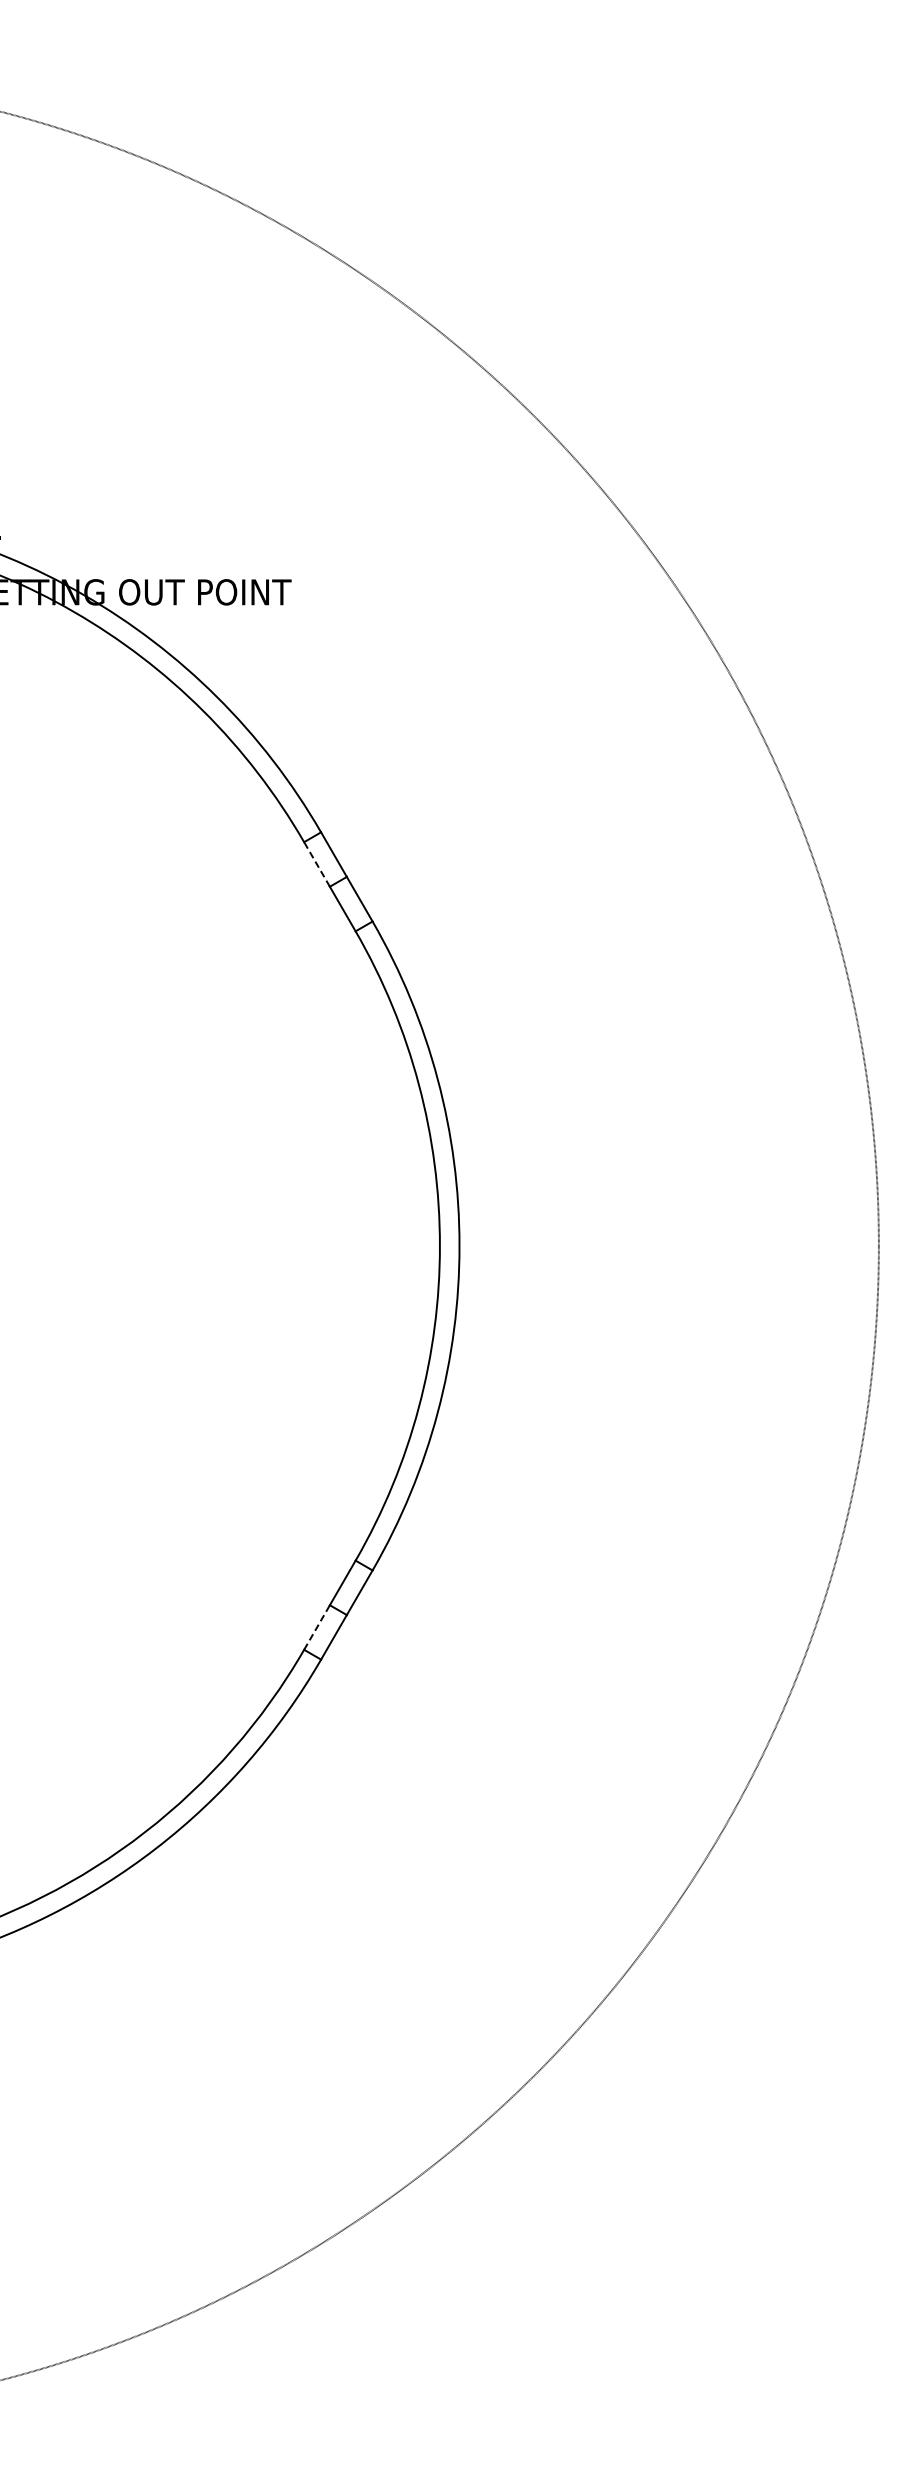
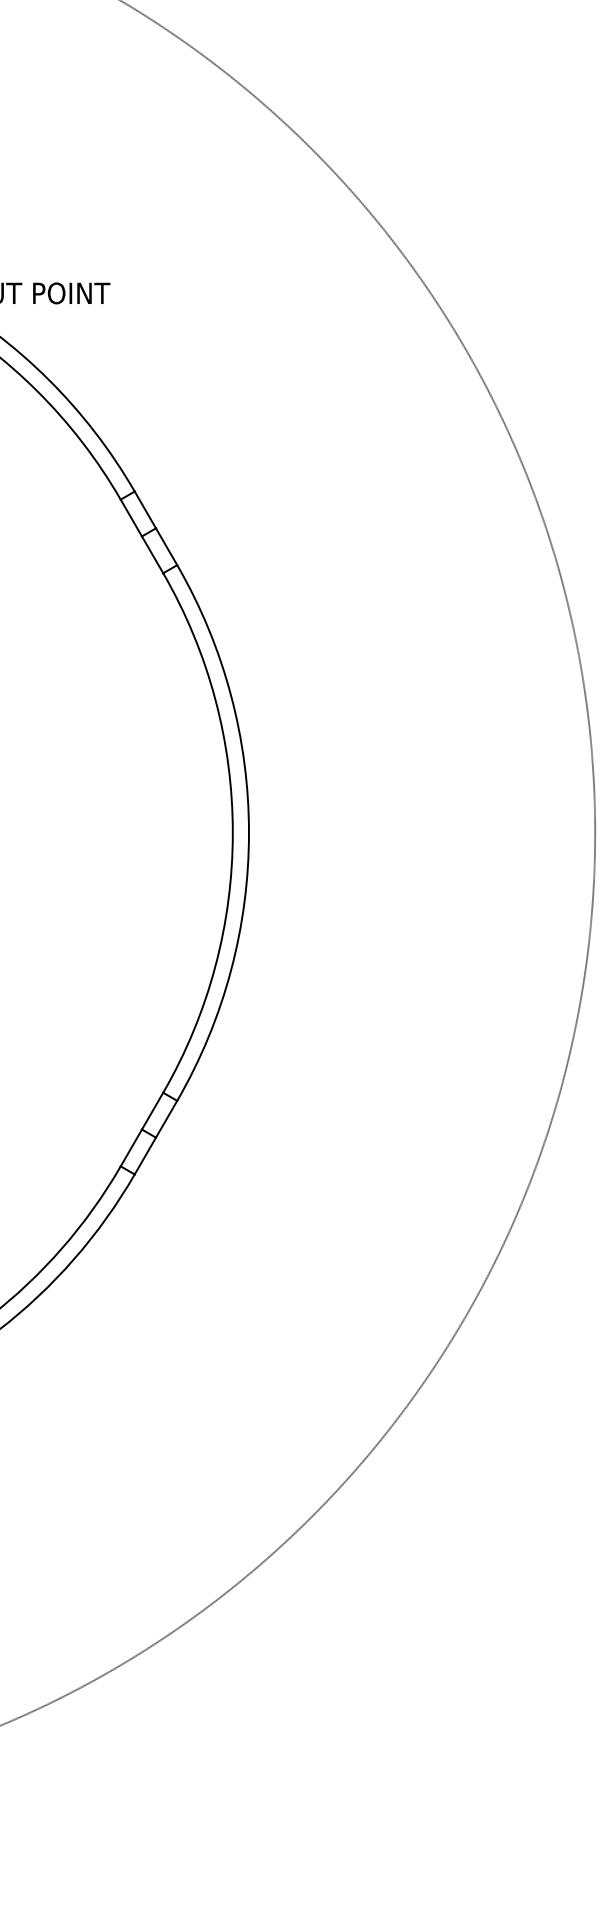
line: (317, 864) -> (131, 518), dashed -> solid
line: (317, 1627) -> (131, 1147), dashed -> solid

